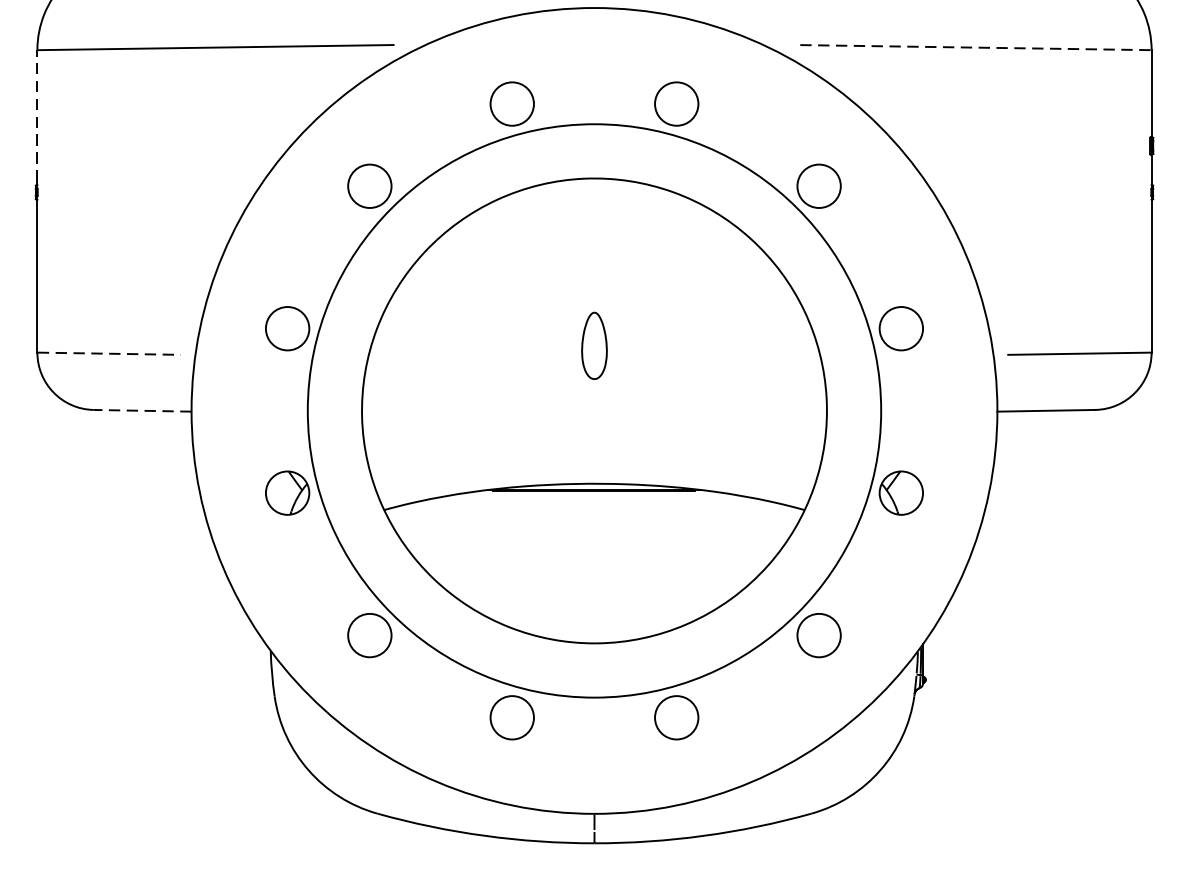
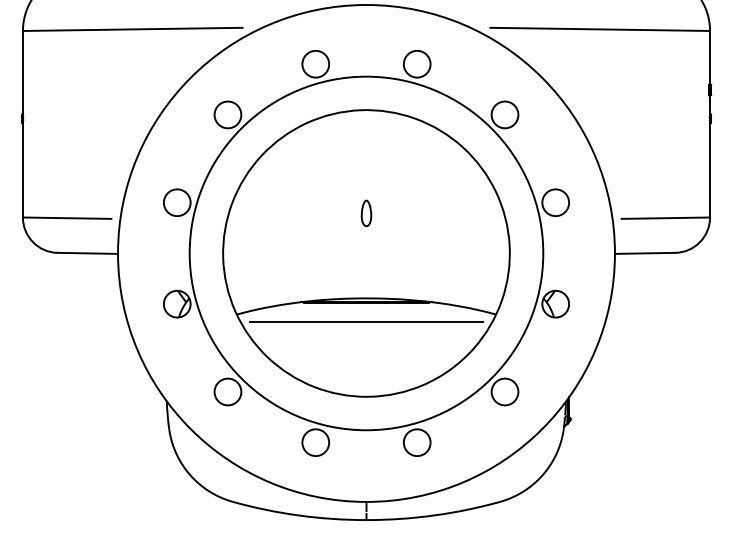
line: (972, 47) -> (599, 29), dashed -> solid
line: (36, 114) -> (22, 70), dashed -> solid
part: (594, 346) -> (366, 213), size x0.62
line: (109, 354) -> (67, 218), dashed -> solid
line: (142, 410) -> (87, 253), dashed -> solid
line: (594, 522) -> (366, 322), added

